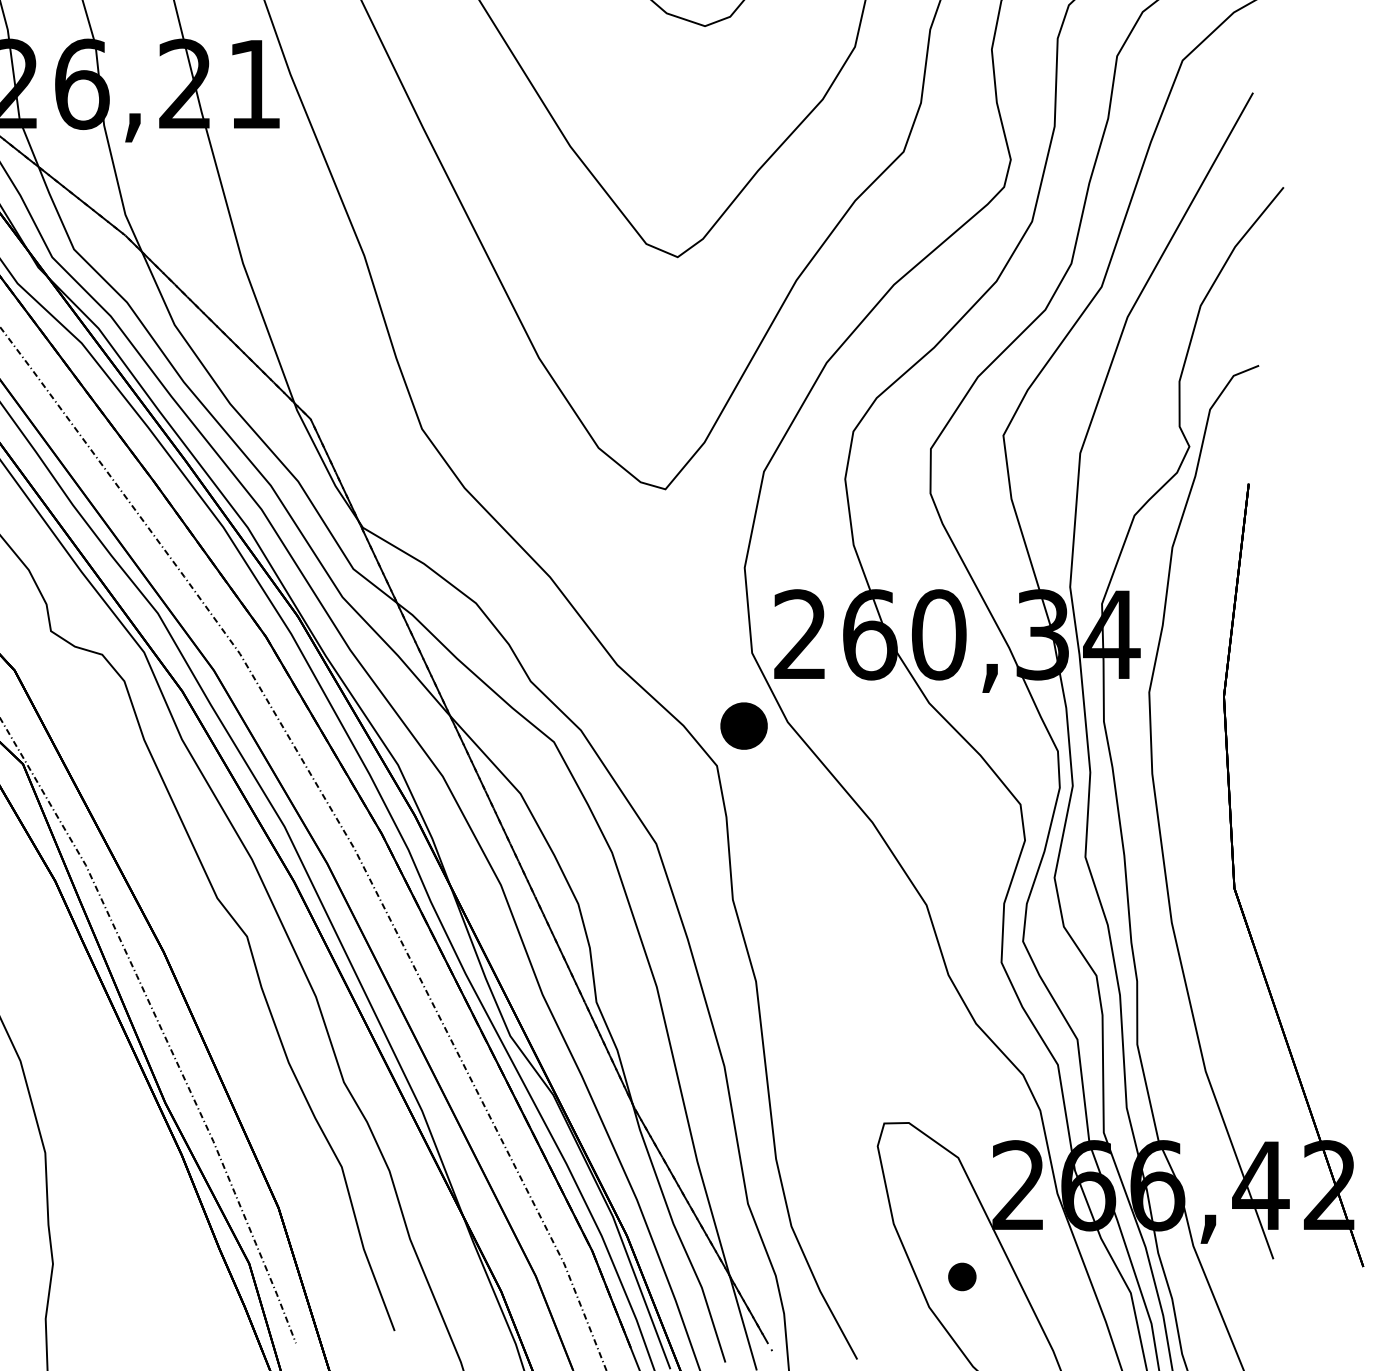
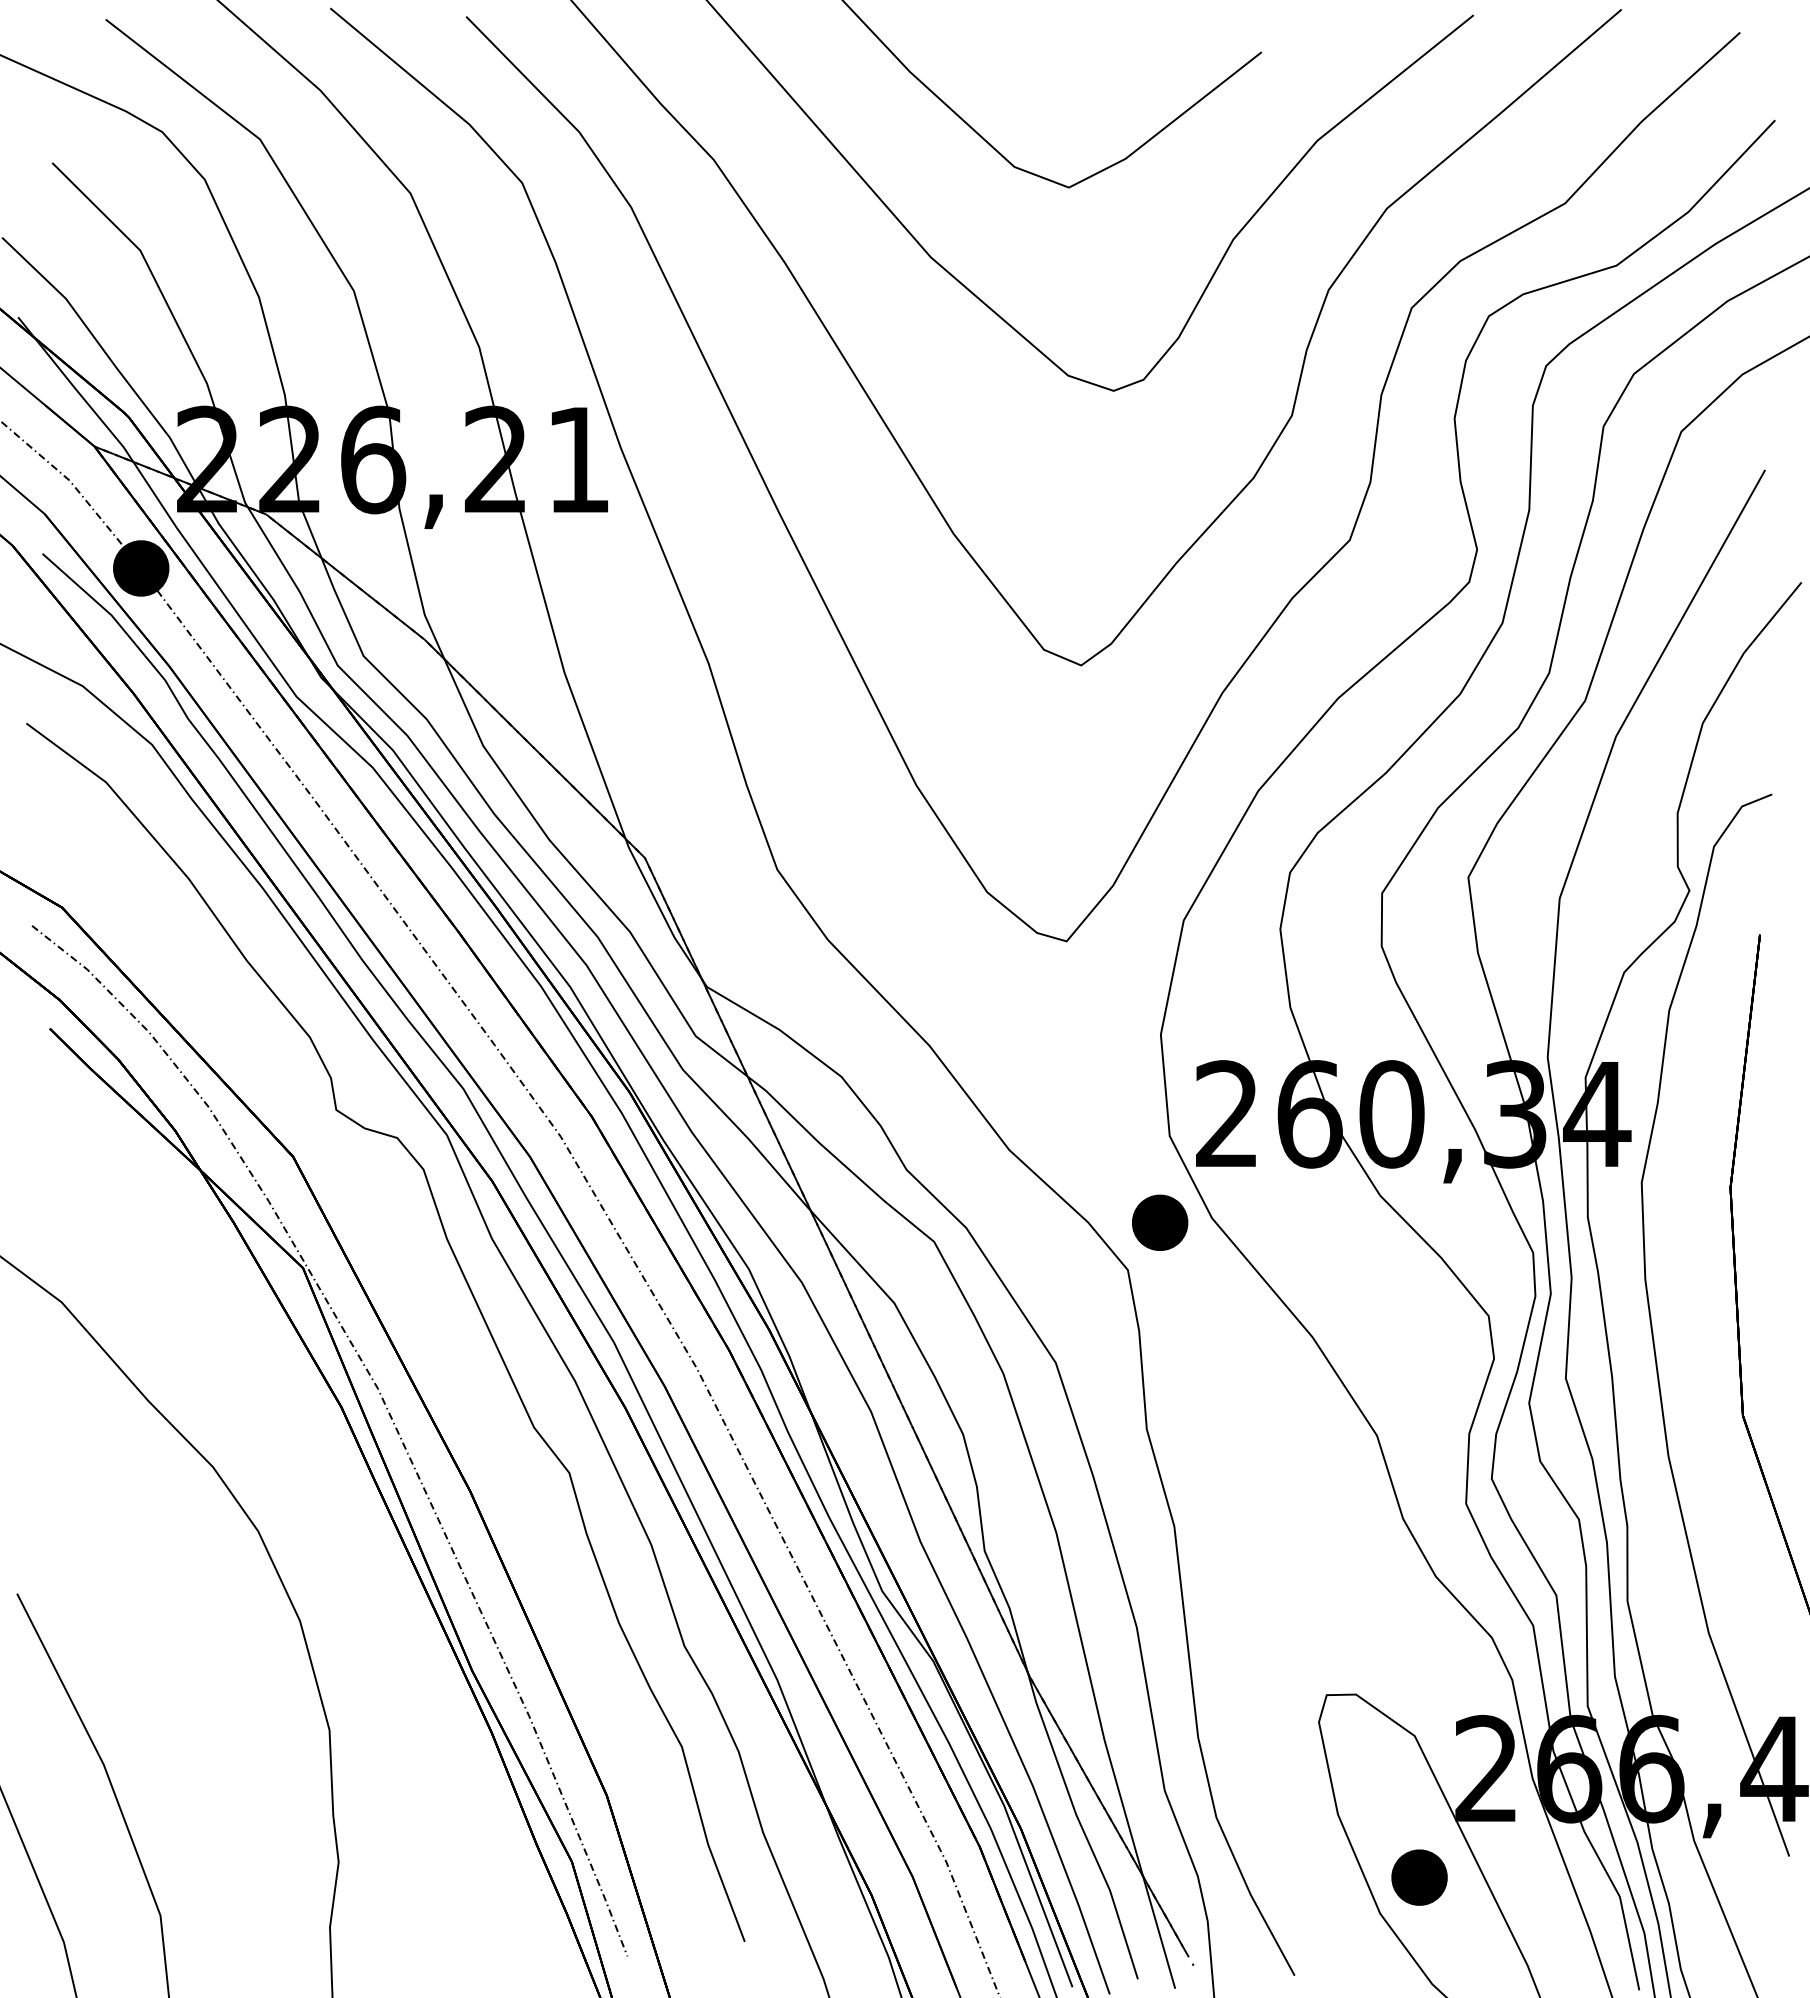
part: (962, 1276) -> (1419, 1877), size x1.67

